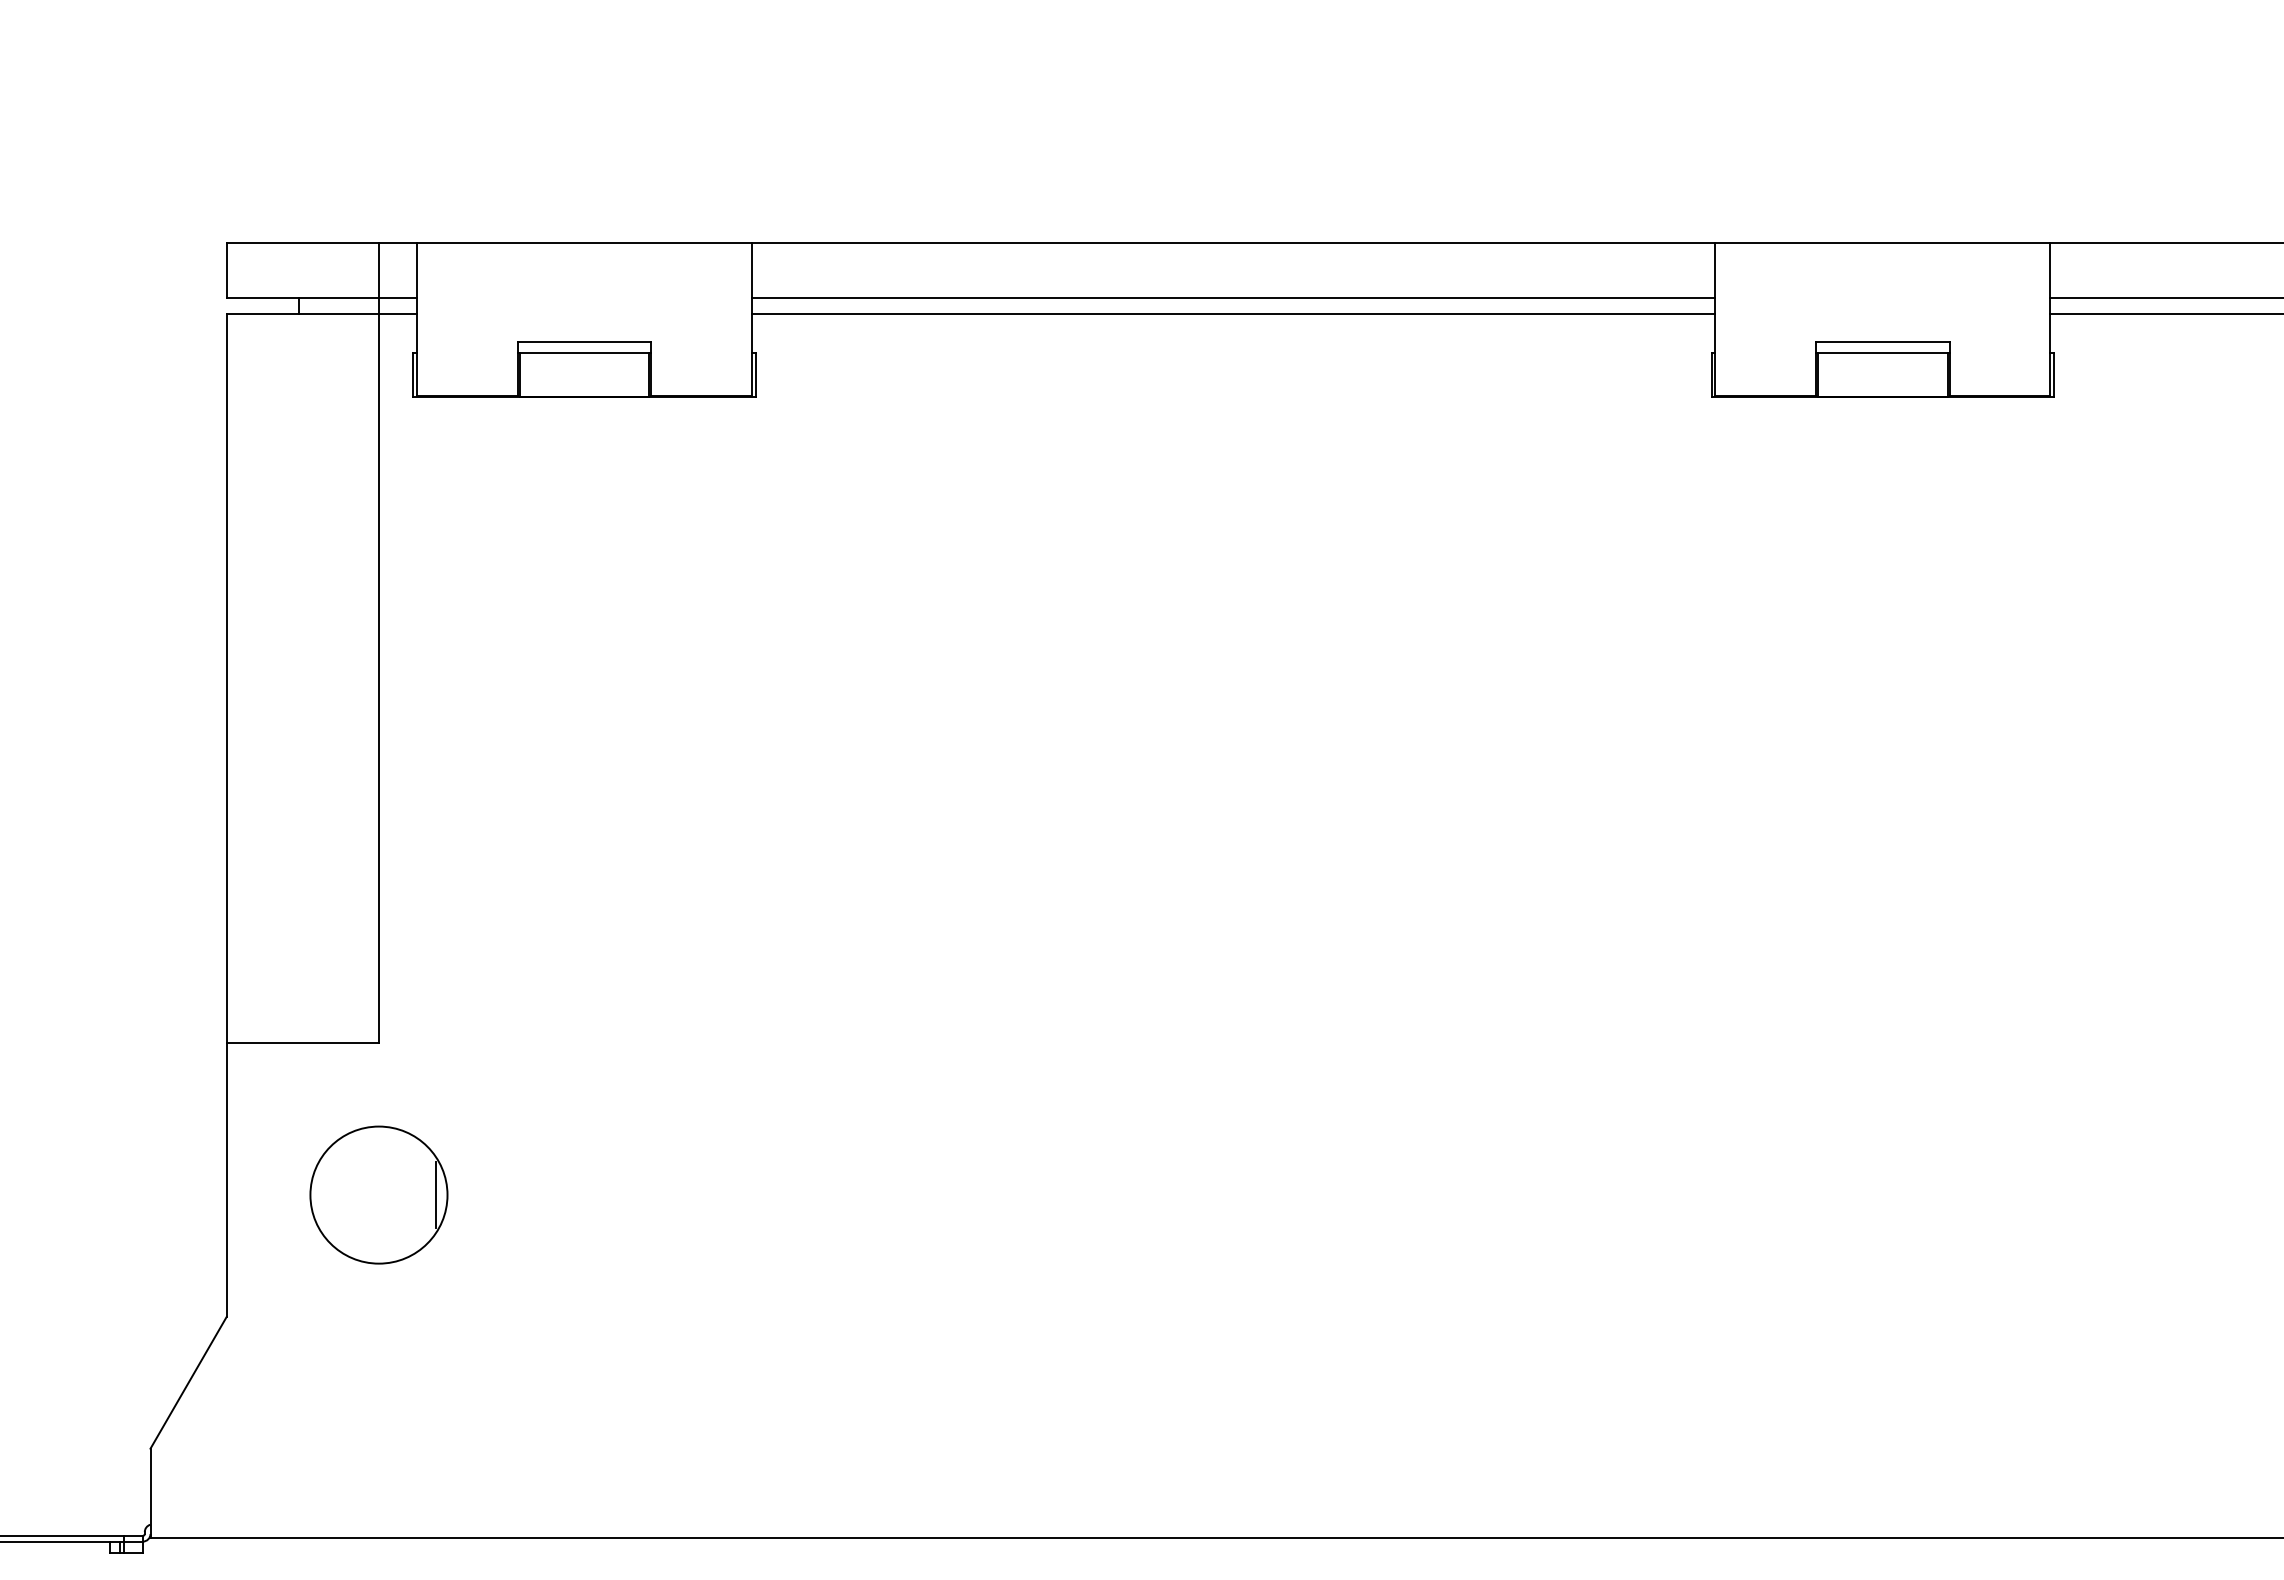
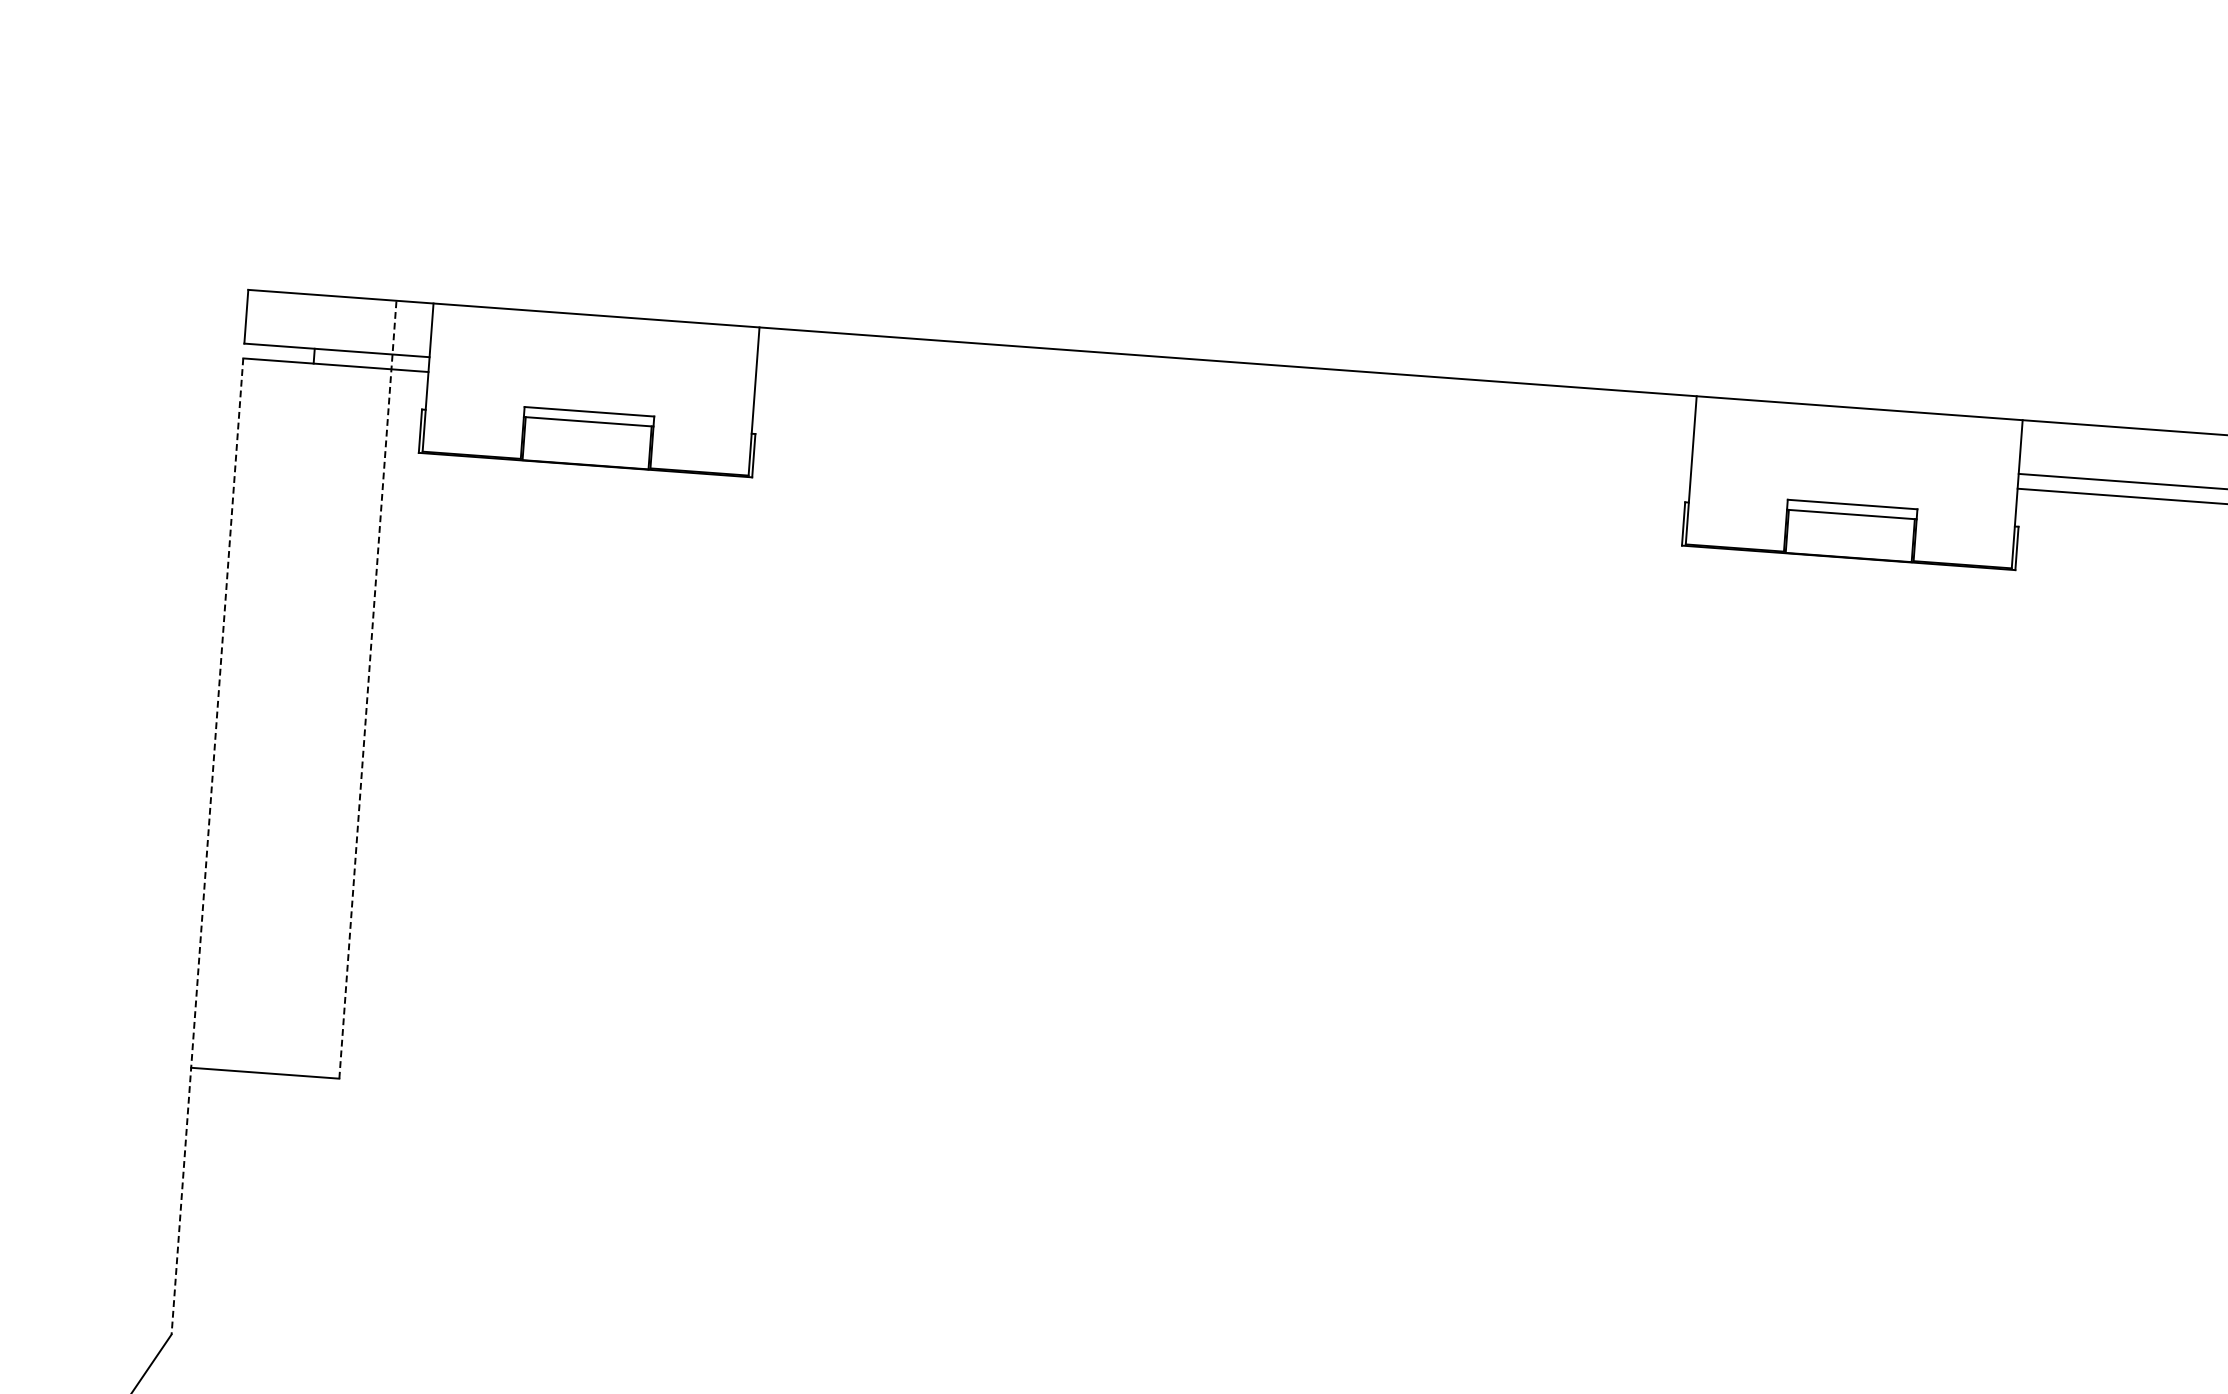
line: (1233, 298) -> (1223, 415), removed
line: (1233, 313) -> (1222, 430), removed
line: (378, 643) -> (367, 690), solid -> dashed
line: (226, 815) -> (207, 846), solid -> dashed
part: (378, 1194) -> (328, 1226), removed

